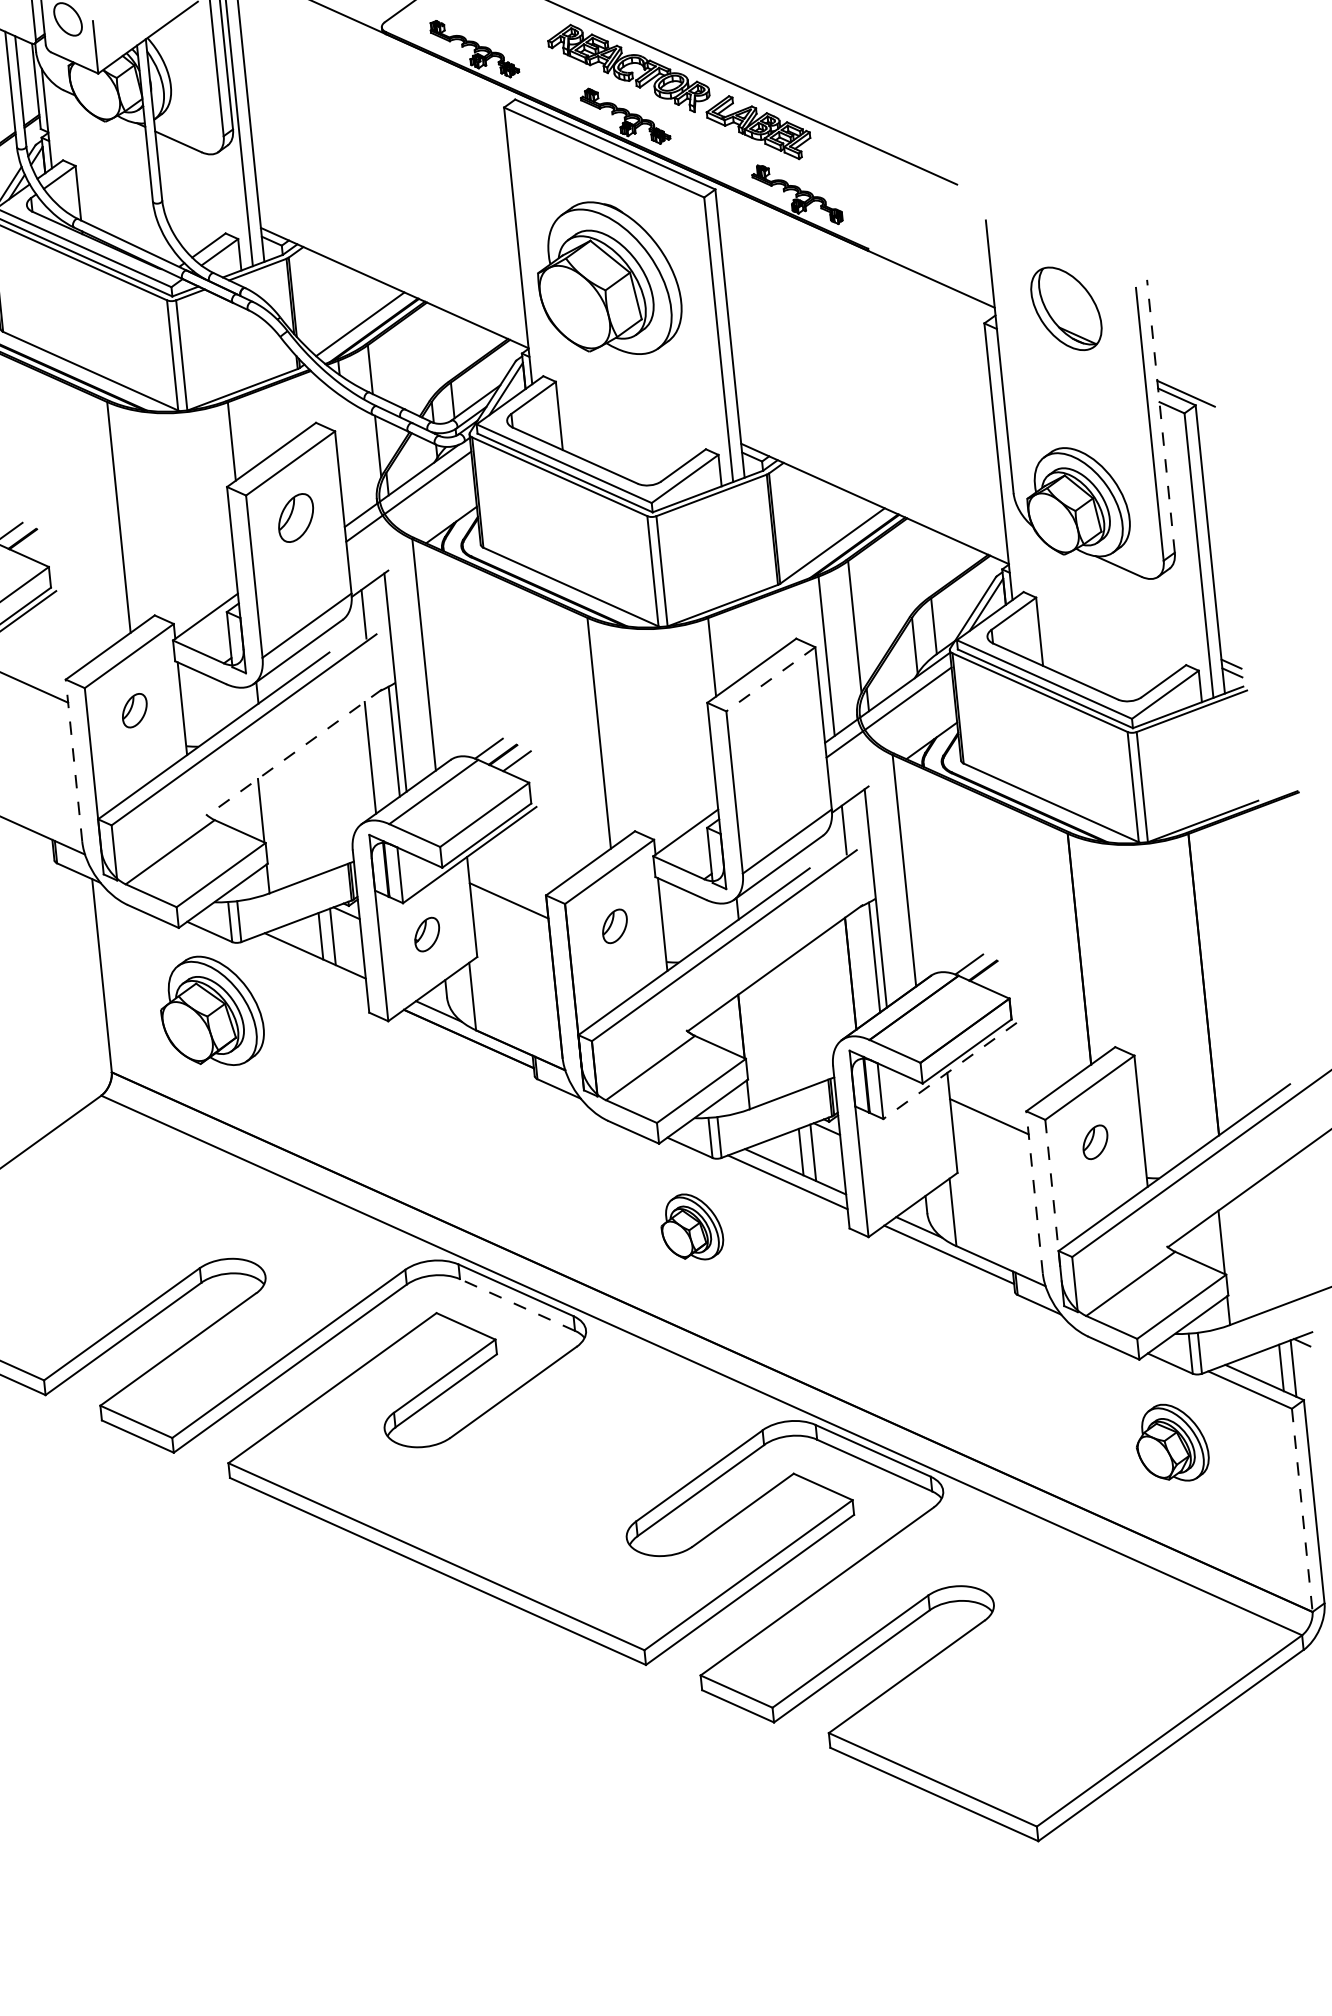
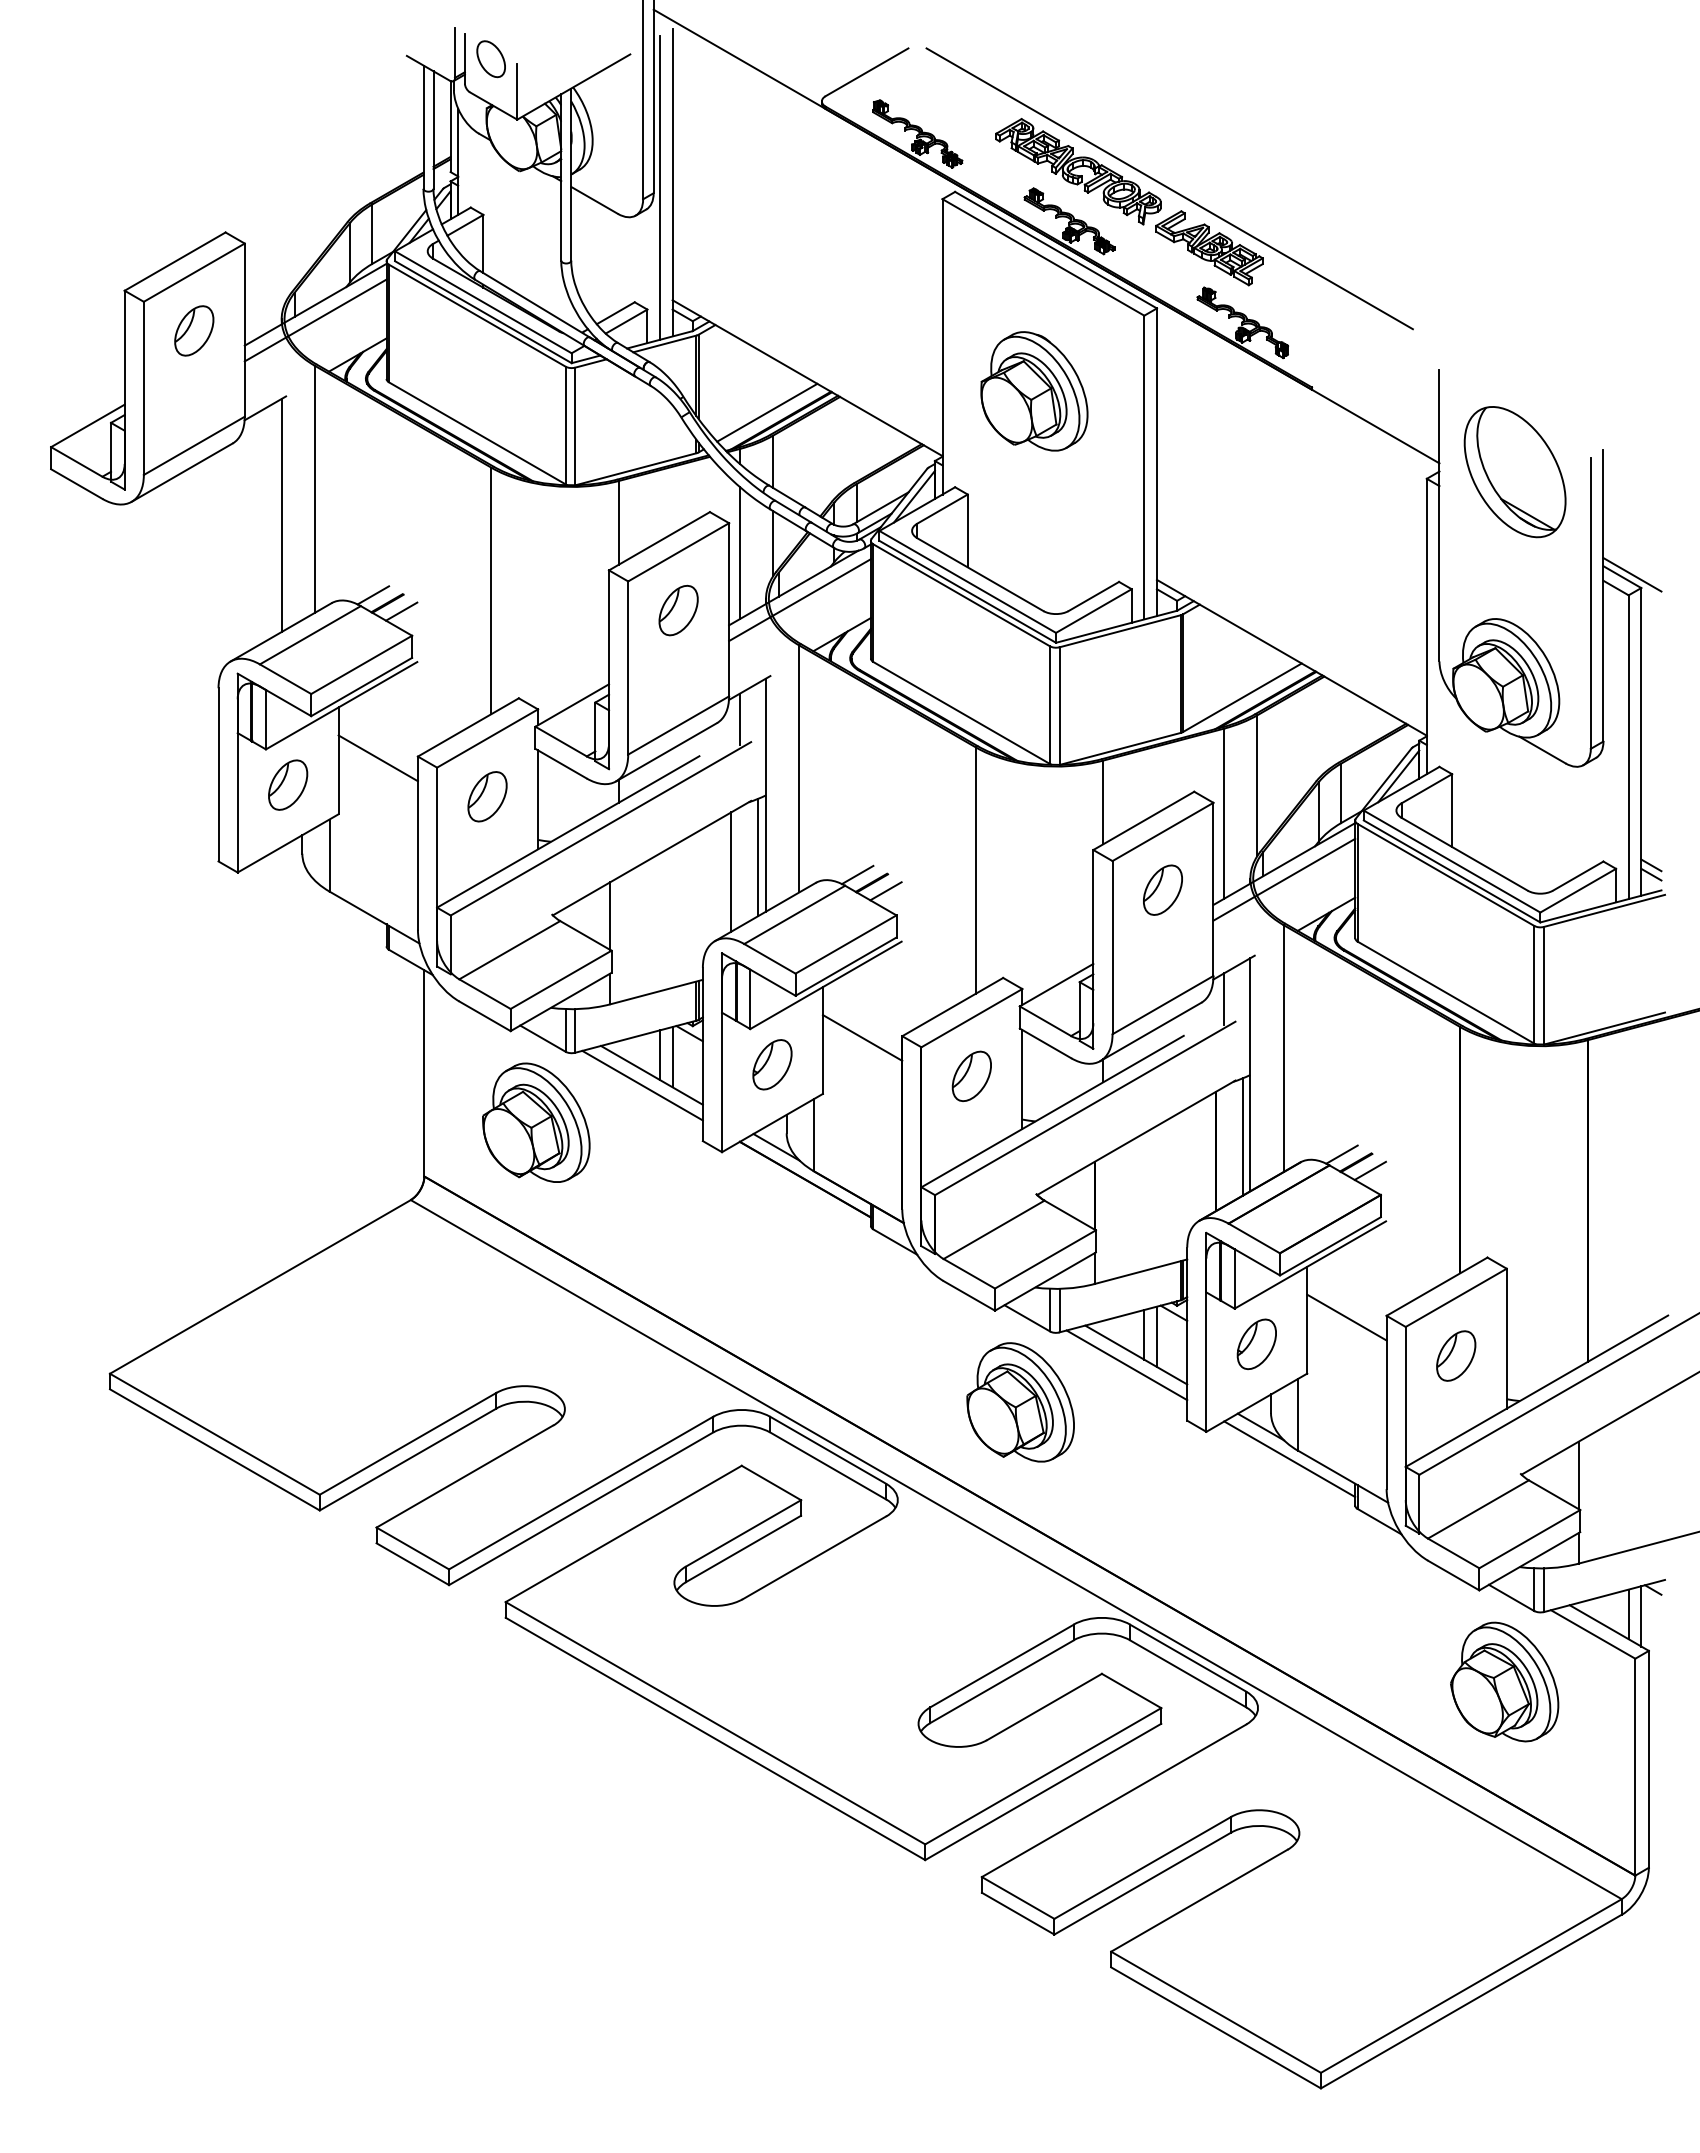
part: (608, 278) -> (1034, 391), size x0.71
part: (1065, 309) -> (1514, 472), size x1.43
line: (1160, 415) -> (1603, 595), dashed -> solid
line: (348, 458) -> (740, 553), added
line: (36, 545) -> (401, 611), added
line: (770, 679) -> (1162, 832), dashed -> solid
part: (134, 710) -> (487, 796), size x1.43
part: (775, 733) -> (1162, 889), added
line: (294, 752) -> (651, 858), dashed -> solid
line: (73, 761) -> (417, 843), dashed -> solid
part: (614, 925) -> (971, 1075), size x1.43
part: (427, 934) -> (772, 1064), size x1.43
line: (307, 966) -> (642, 1085), added
line: (996, 976) -> (1369, 1170), added
line: (949, 1071) -> (1309, 1265), dashed -> solid
part: (1095, 1141) -> (1456, 1355), size x1.43
part: (907, 1150) -> (1256, 1344), added
line: (1034, 1192) -> (1386, 1402), dashed -> solid
line: (1053, 1200) -> (1405, 1413), dashed -> solid
part: (691, 1227) -> (1020, 1402), size x1.67
line: (516, 1304) -> (827, 1465), dashed -> solid
part: (1171, 1442) -> (1504, 1681), size x1.43
line: (1302, 1510) -> (1635, 1767), dashed -> solid

